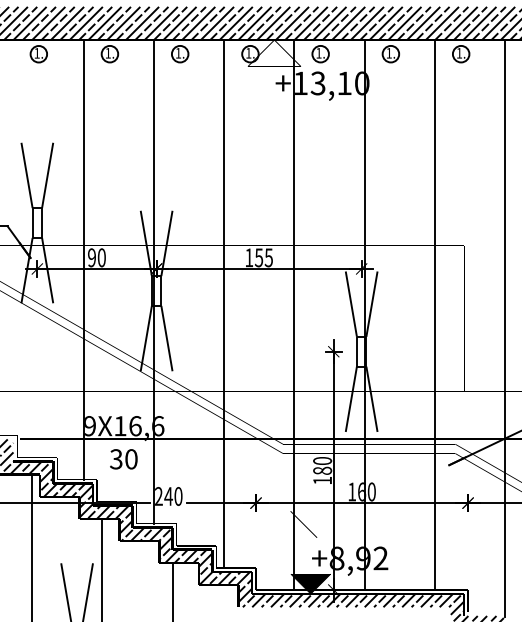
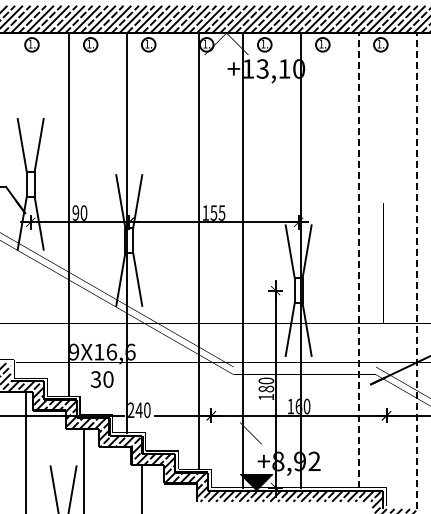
line: (224, 304) -> (199, 251), moved
line: (435, 314) -> (359, 259), solid -> dashed
line: (505, 327) -> (417, 270), solid -> dashed

